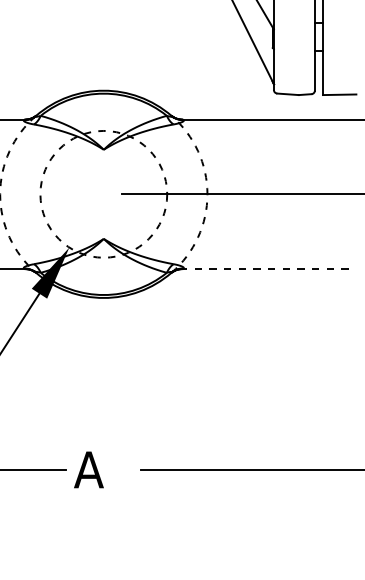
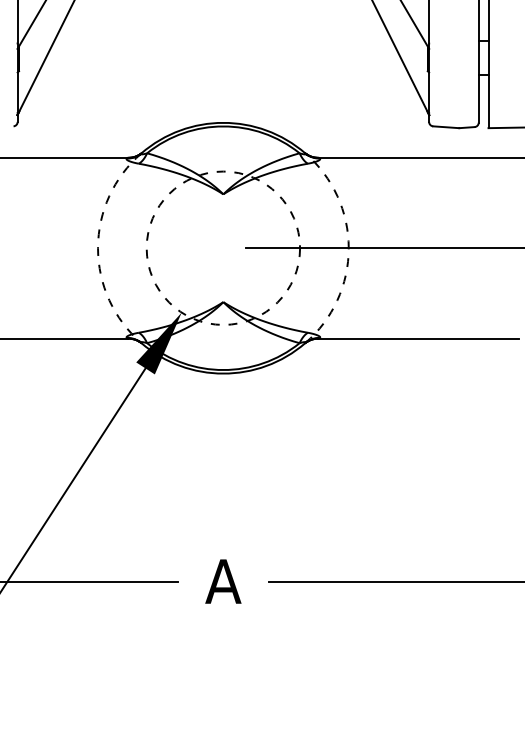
line: (265, 268) -> (418, 338), dashed -> solid
text: (89, 469) -> (223, 581), moved

